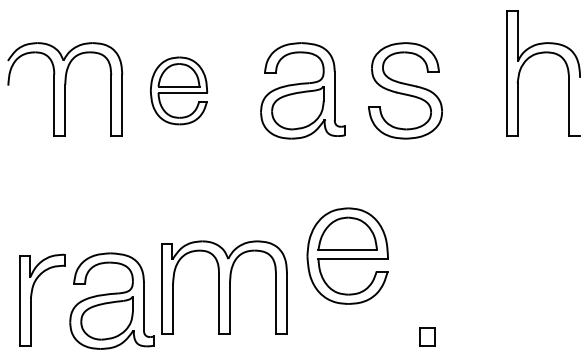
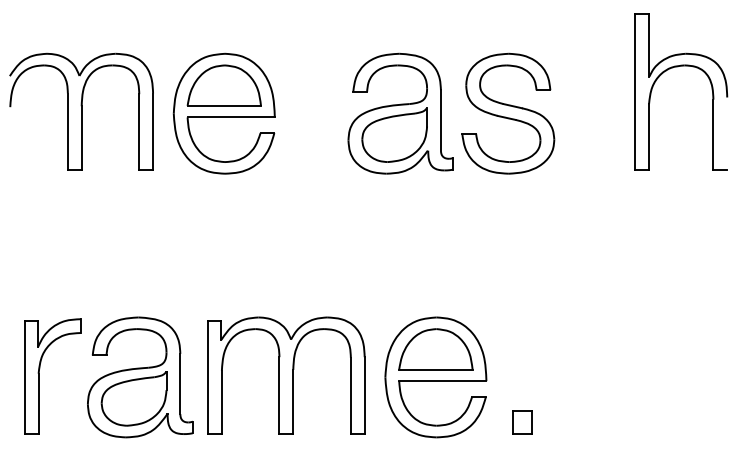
part: (178, 90) -> (223, 113), size x1.43
part: (302, 90) -> (400, 113), moved
part: (347, 255) -> (435, 376), moved
part: (224, 287) -> (286, 375), moved
part: (427, 336) -> (522, 421), moved

